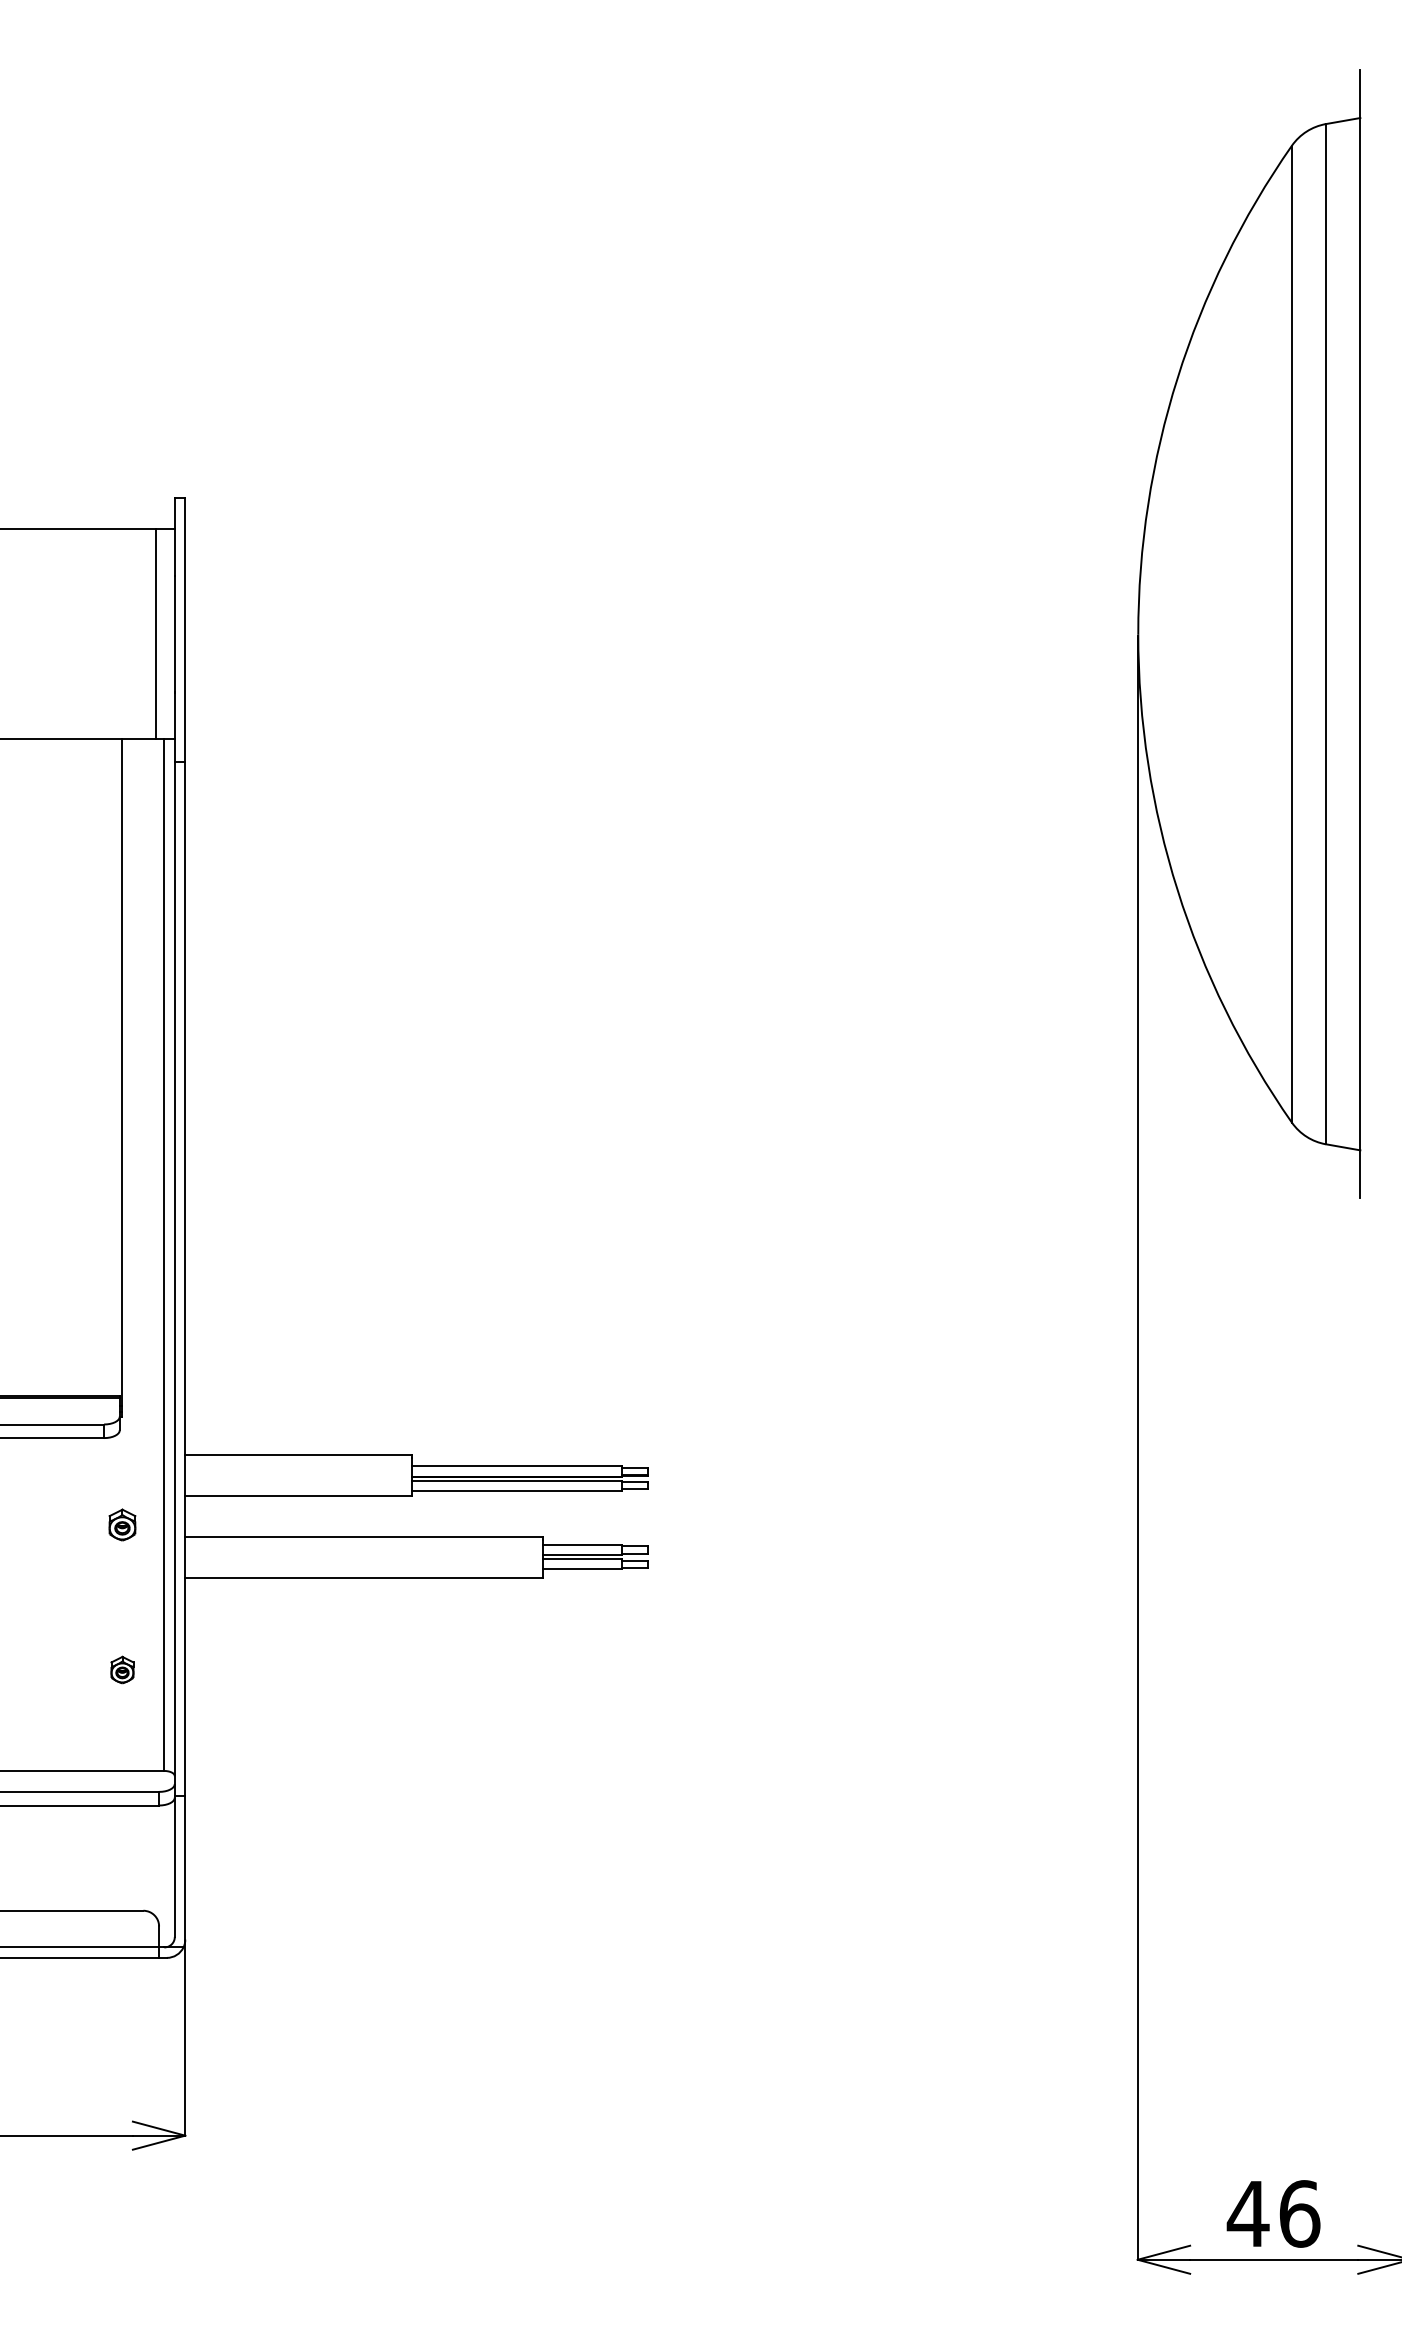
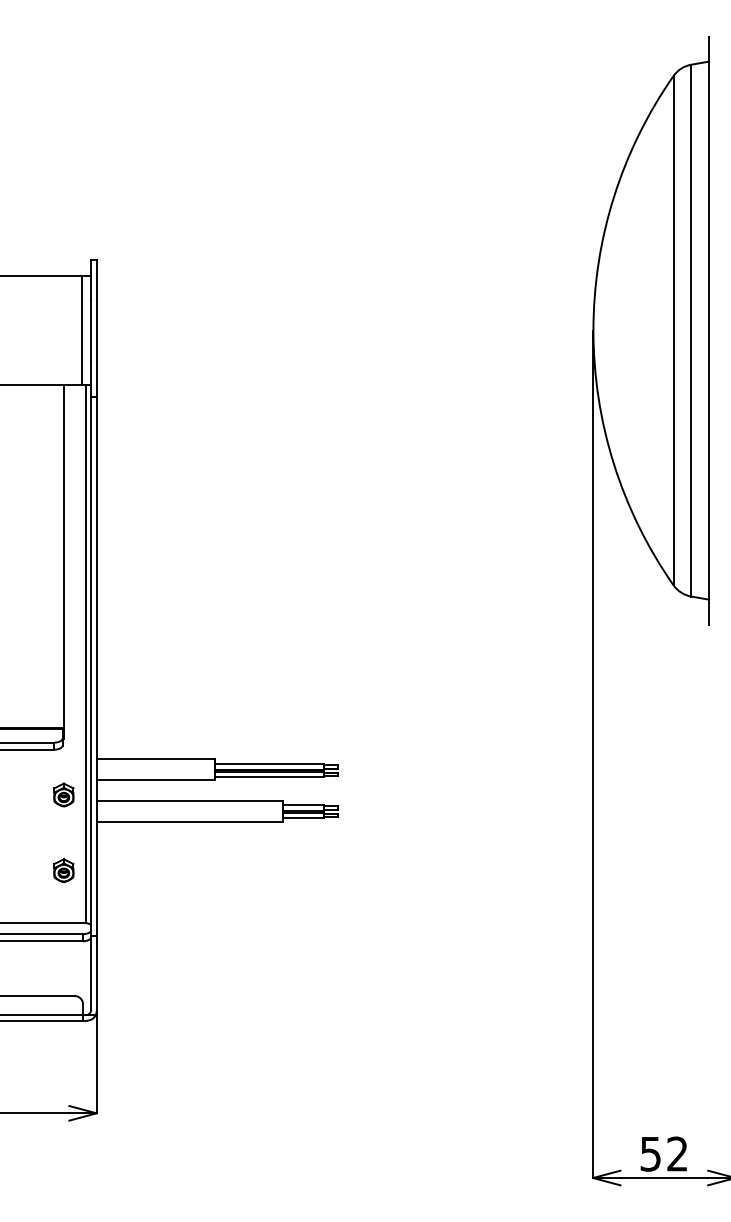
part: (121, 1524) -> (63, 794), size x1.43
part: (121, 1669) -> (63, 870), size x1.67
text: (1272, 2212) -> (663, 1153), 46 -> 52

